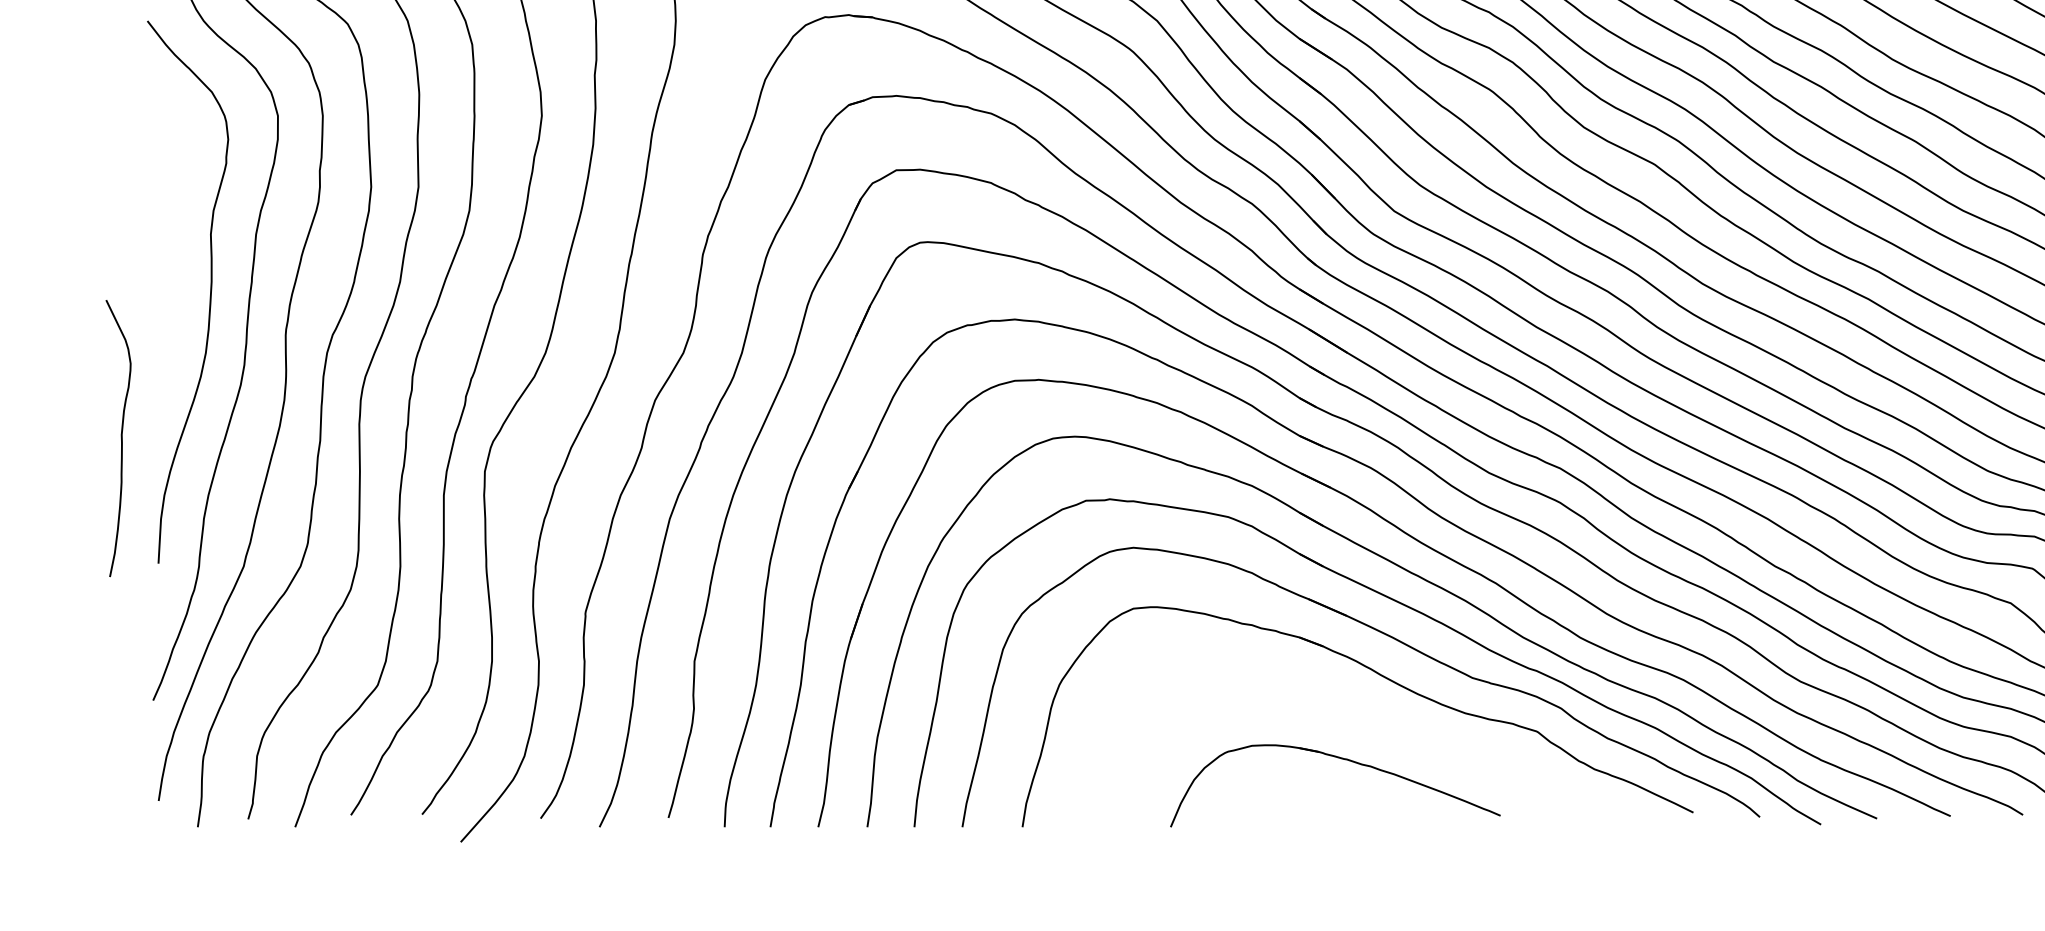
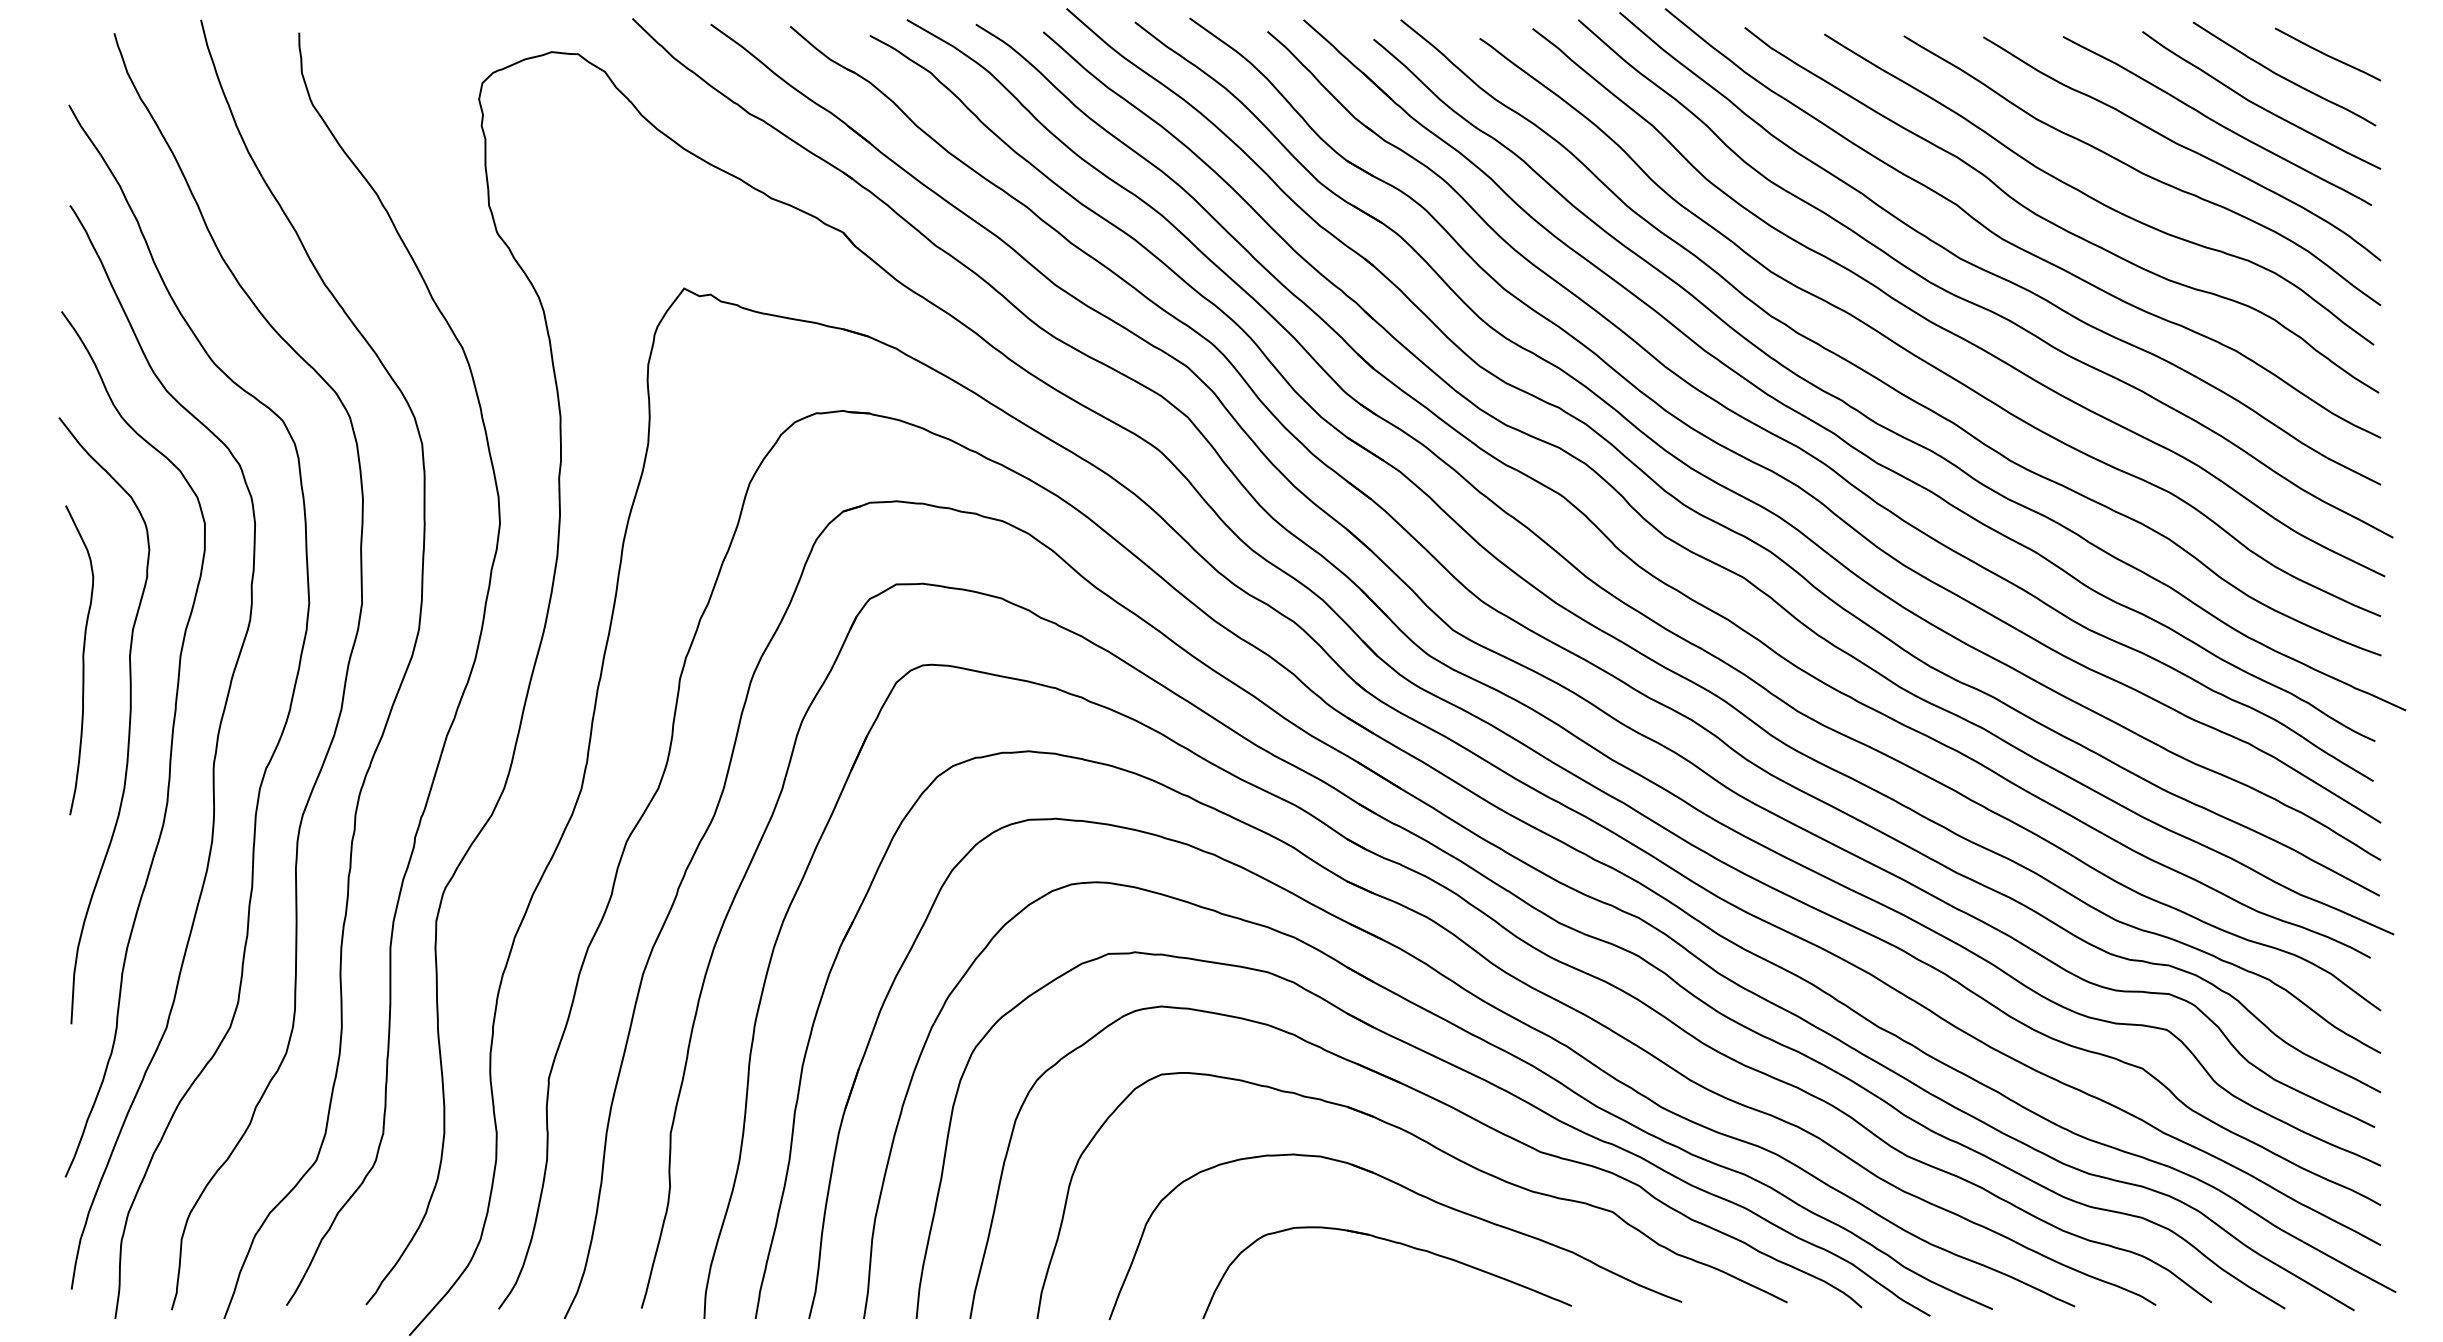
curve: (121, 438) -> (82, 660), moved
part: (1361, 715) -> (1416, 1194), added

